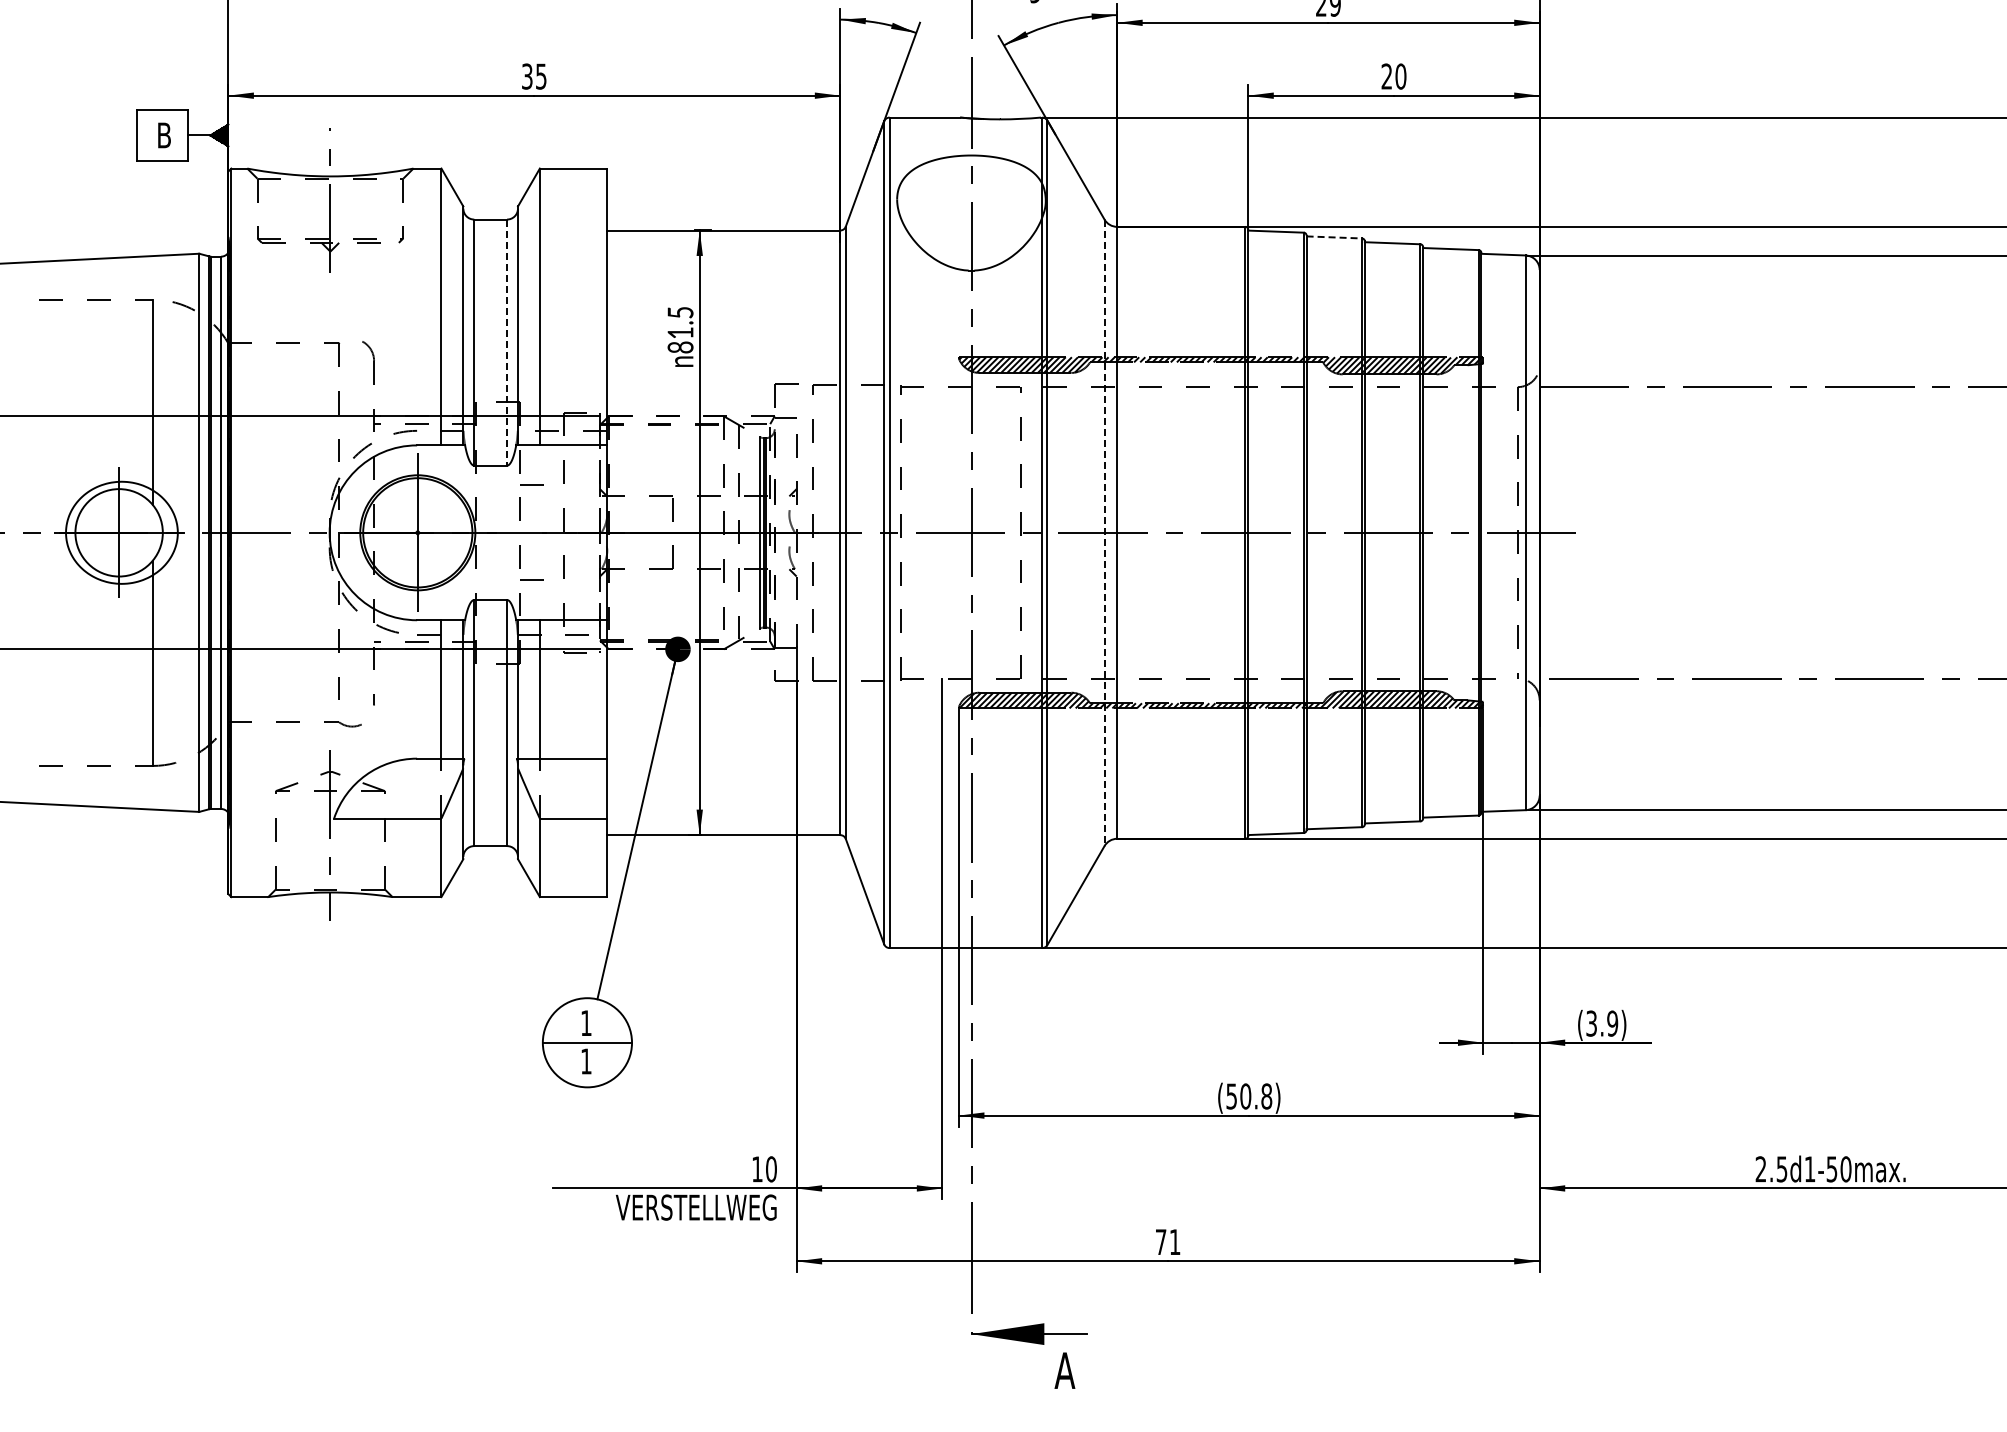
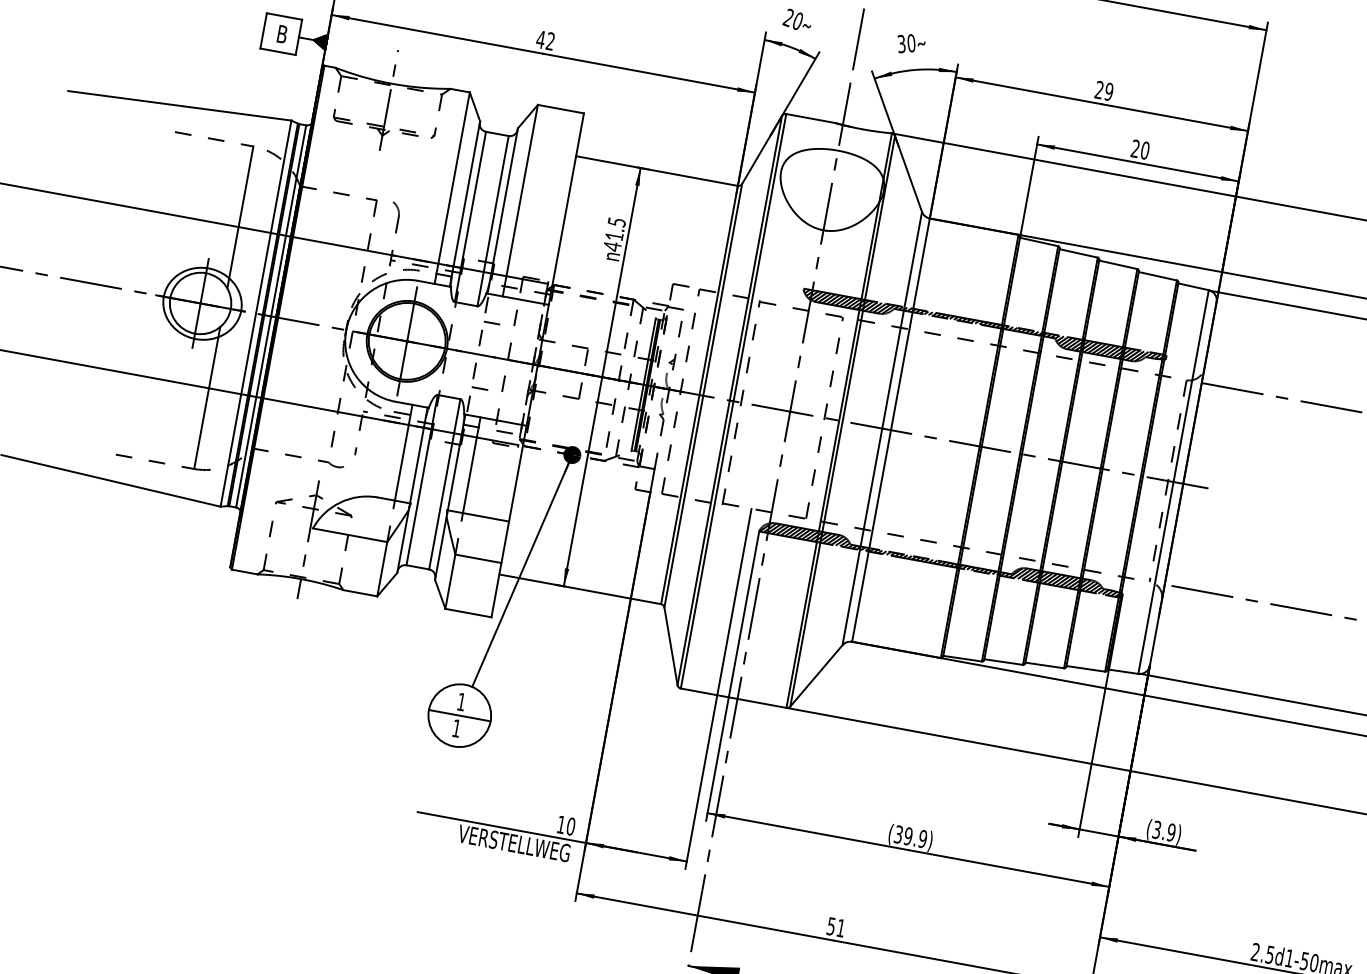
text: (533, 76) -> (545, 40), 35 -> 42
line: (1334, 237) -> (1078, 253), dashed -> solid
line: (507, 343) -> (493, 221), dashed -> solid
text: (680, 347) -> (612, 246), 81.5 -> 41.5
line: (1104, 533) -> (882, 429), dashed -> solid
text: (1249, 1096) -> (910, 836), (50.8) -> (39.9)
text: (1160, 1242) -> (830, 926), 71 -> 51

